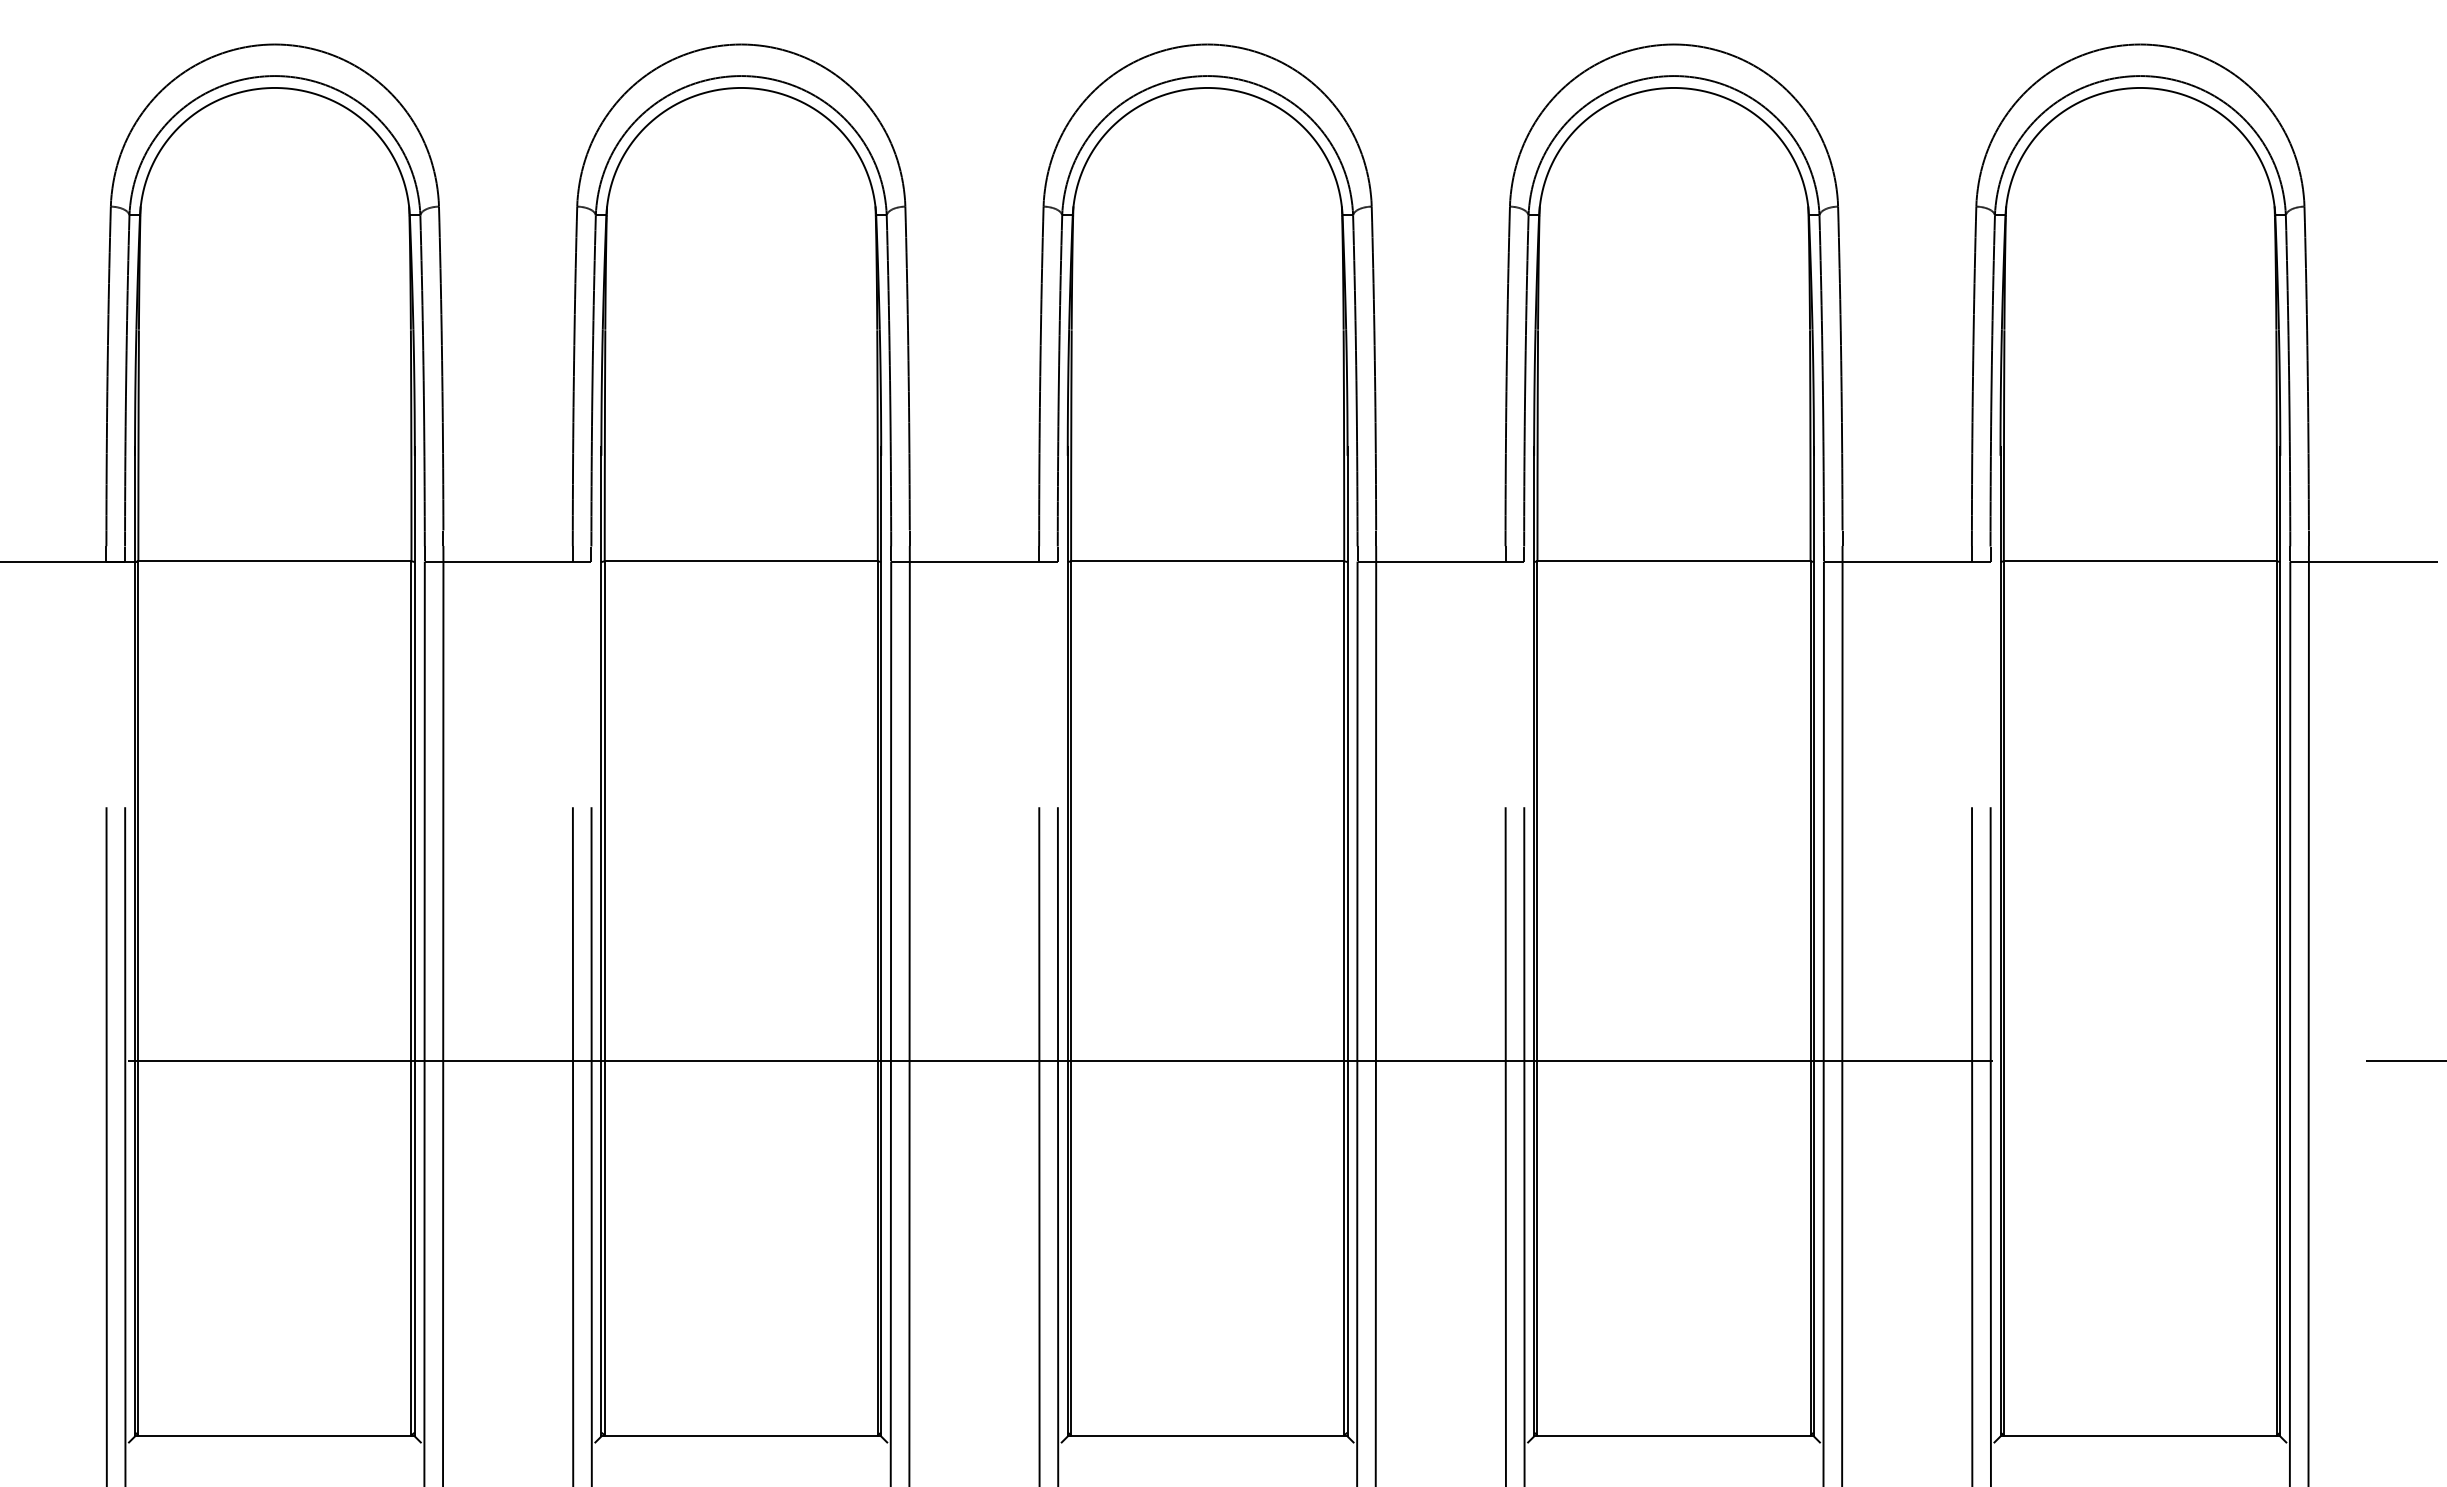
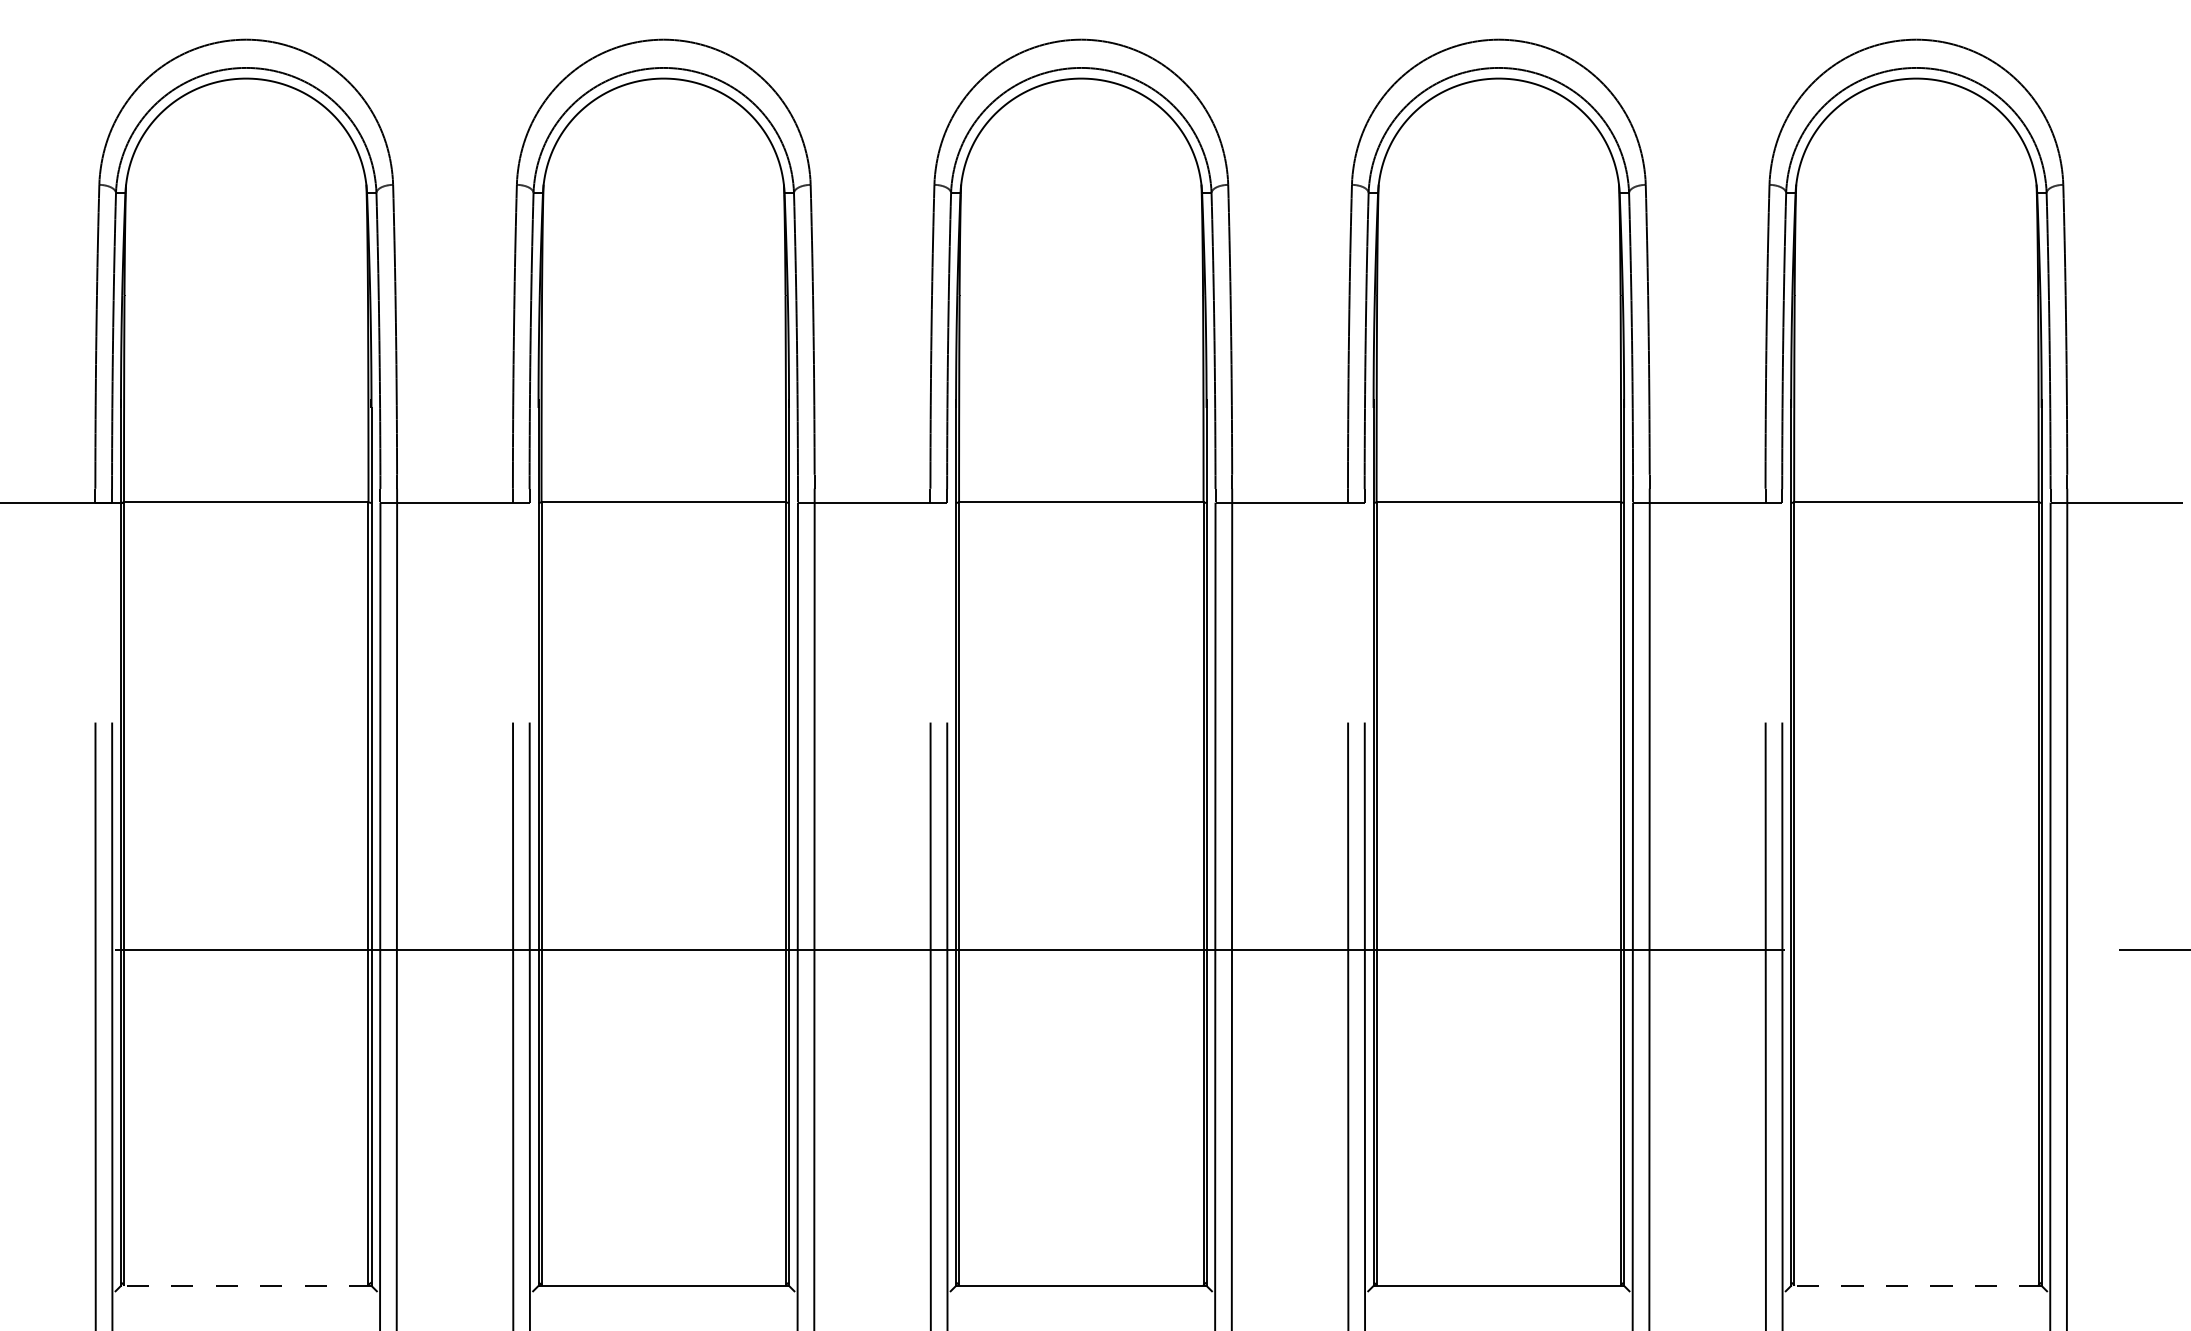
line: (274, 1436) -> (245, 1285), solid -> dashed
line: (2140, 1436) -> (1916, 1285), solid -> dashed

